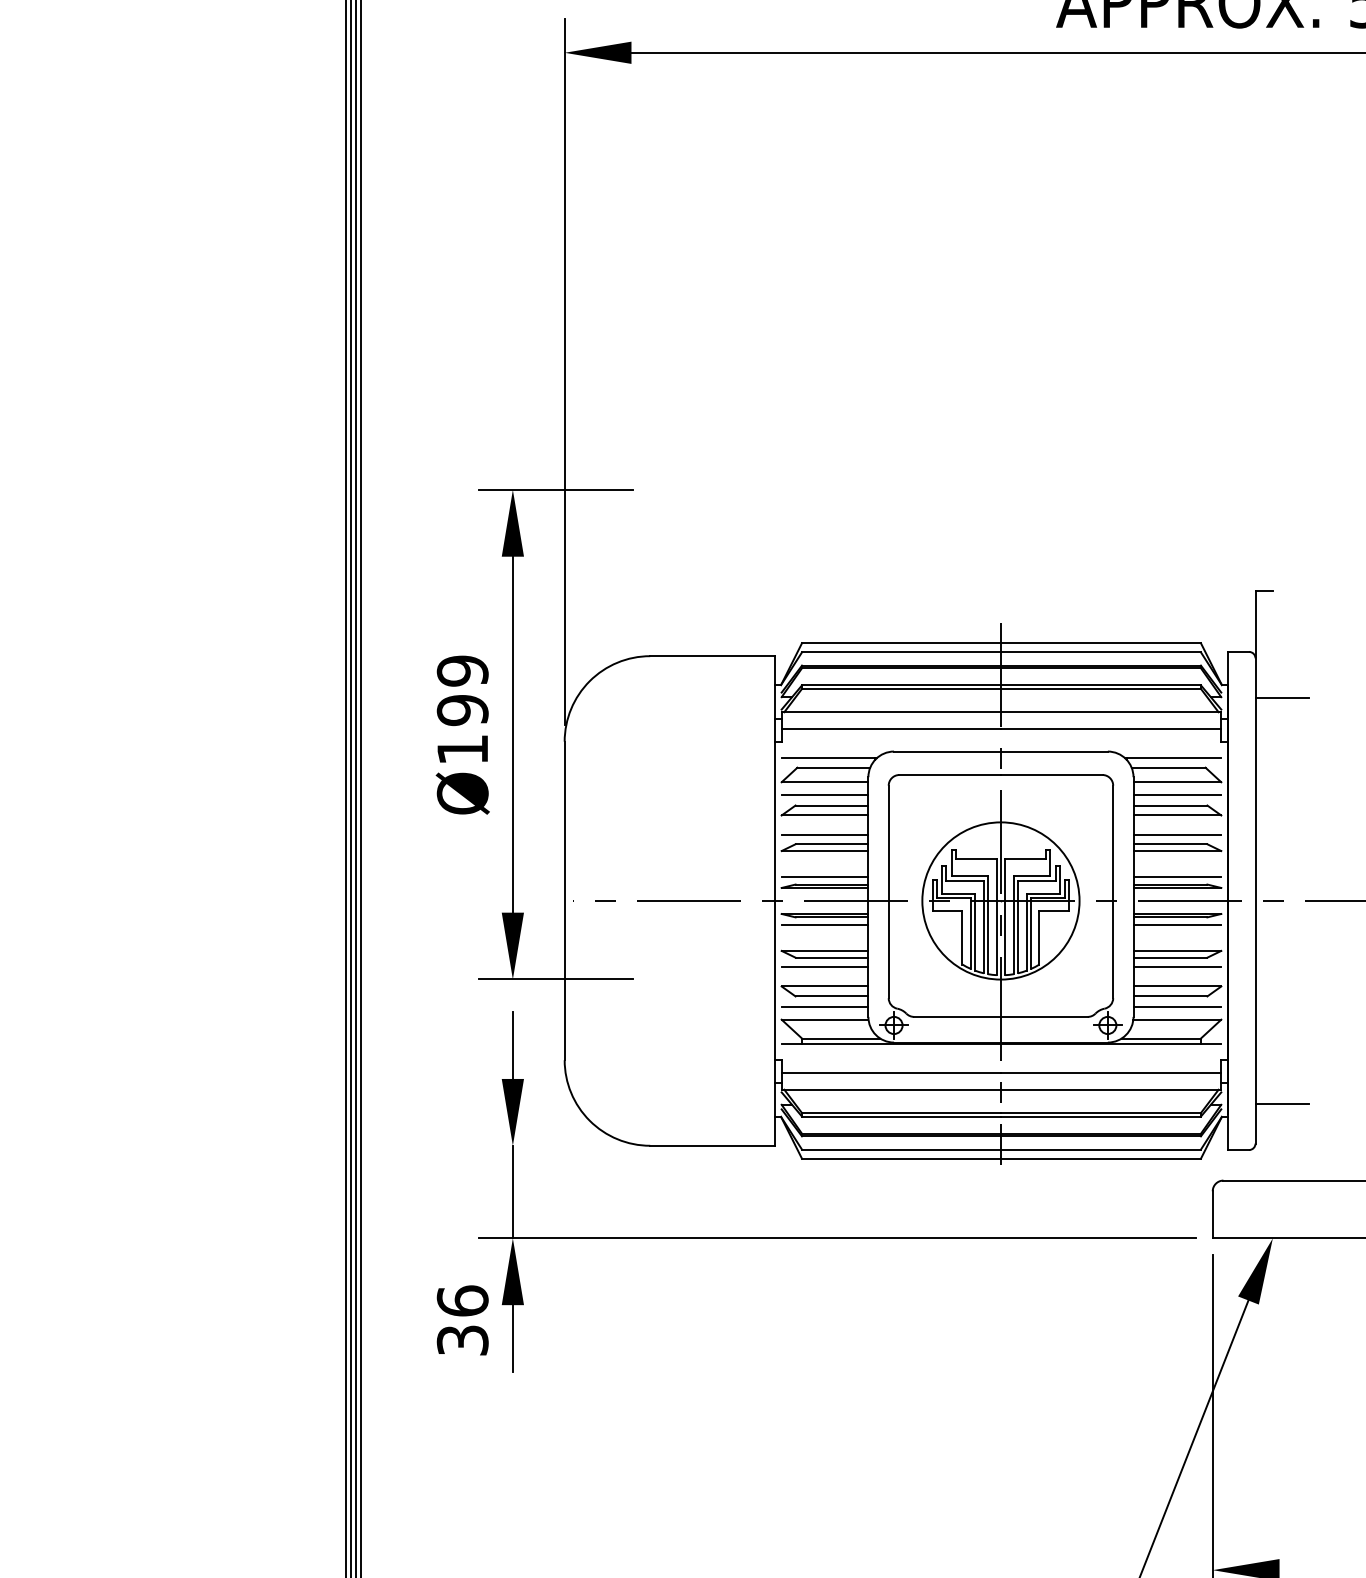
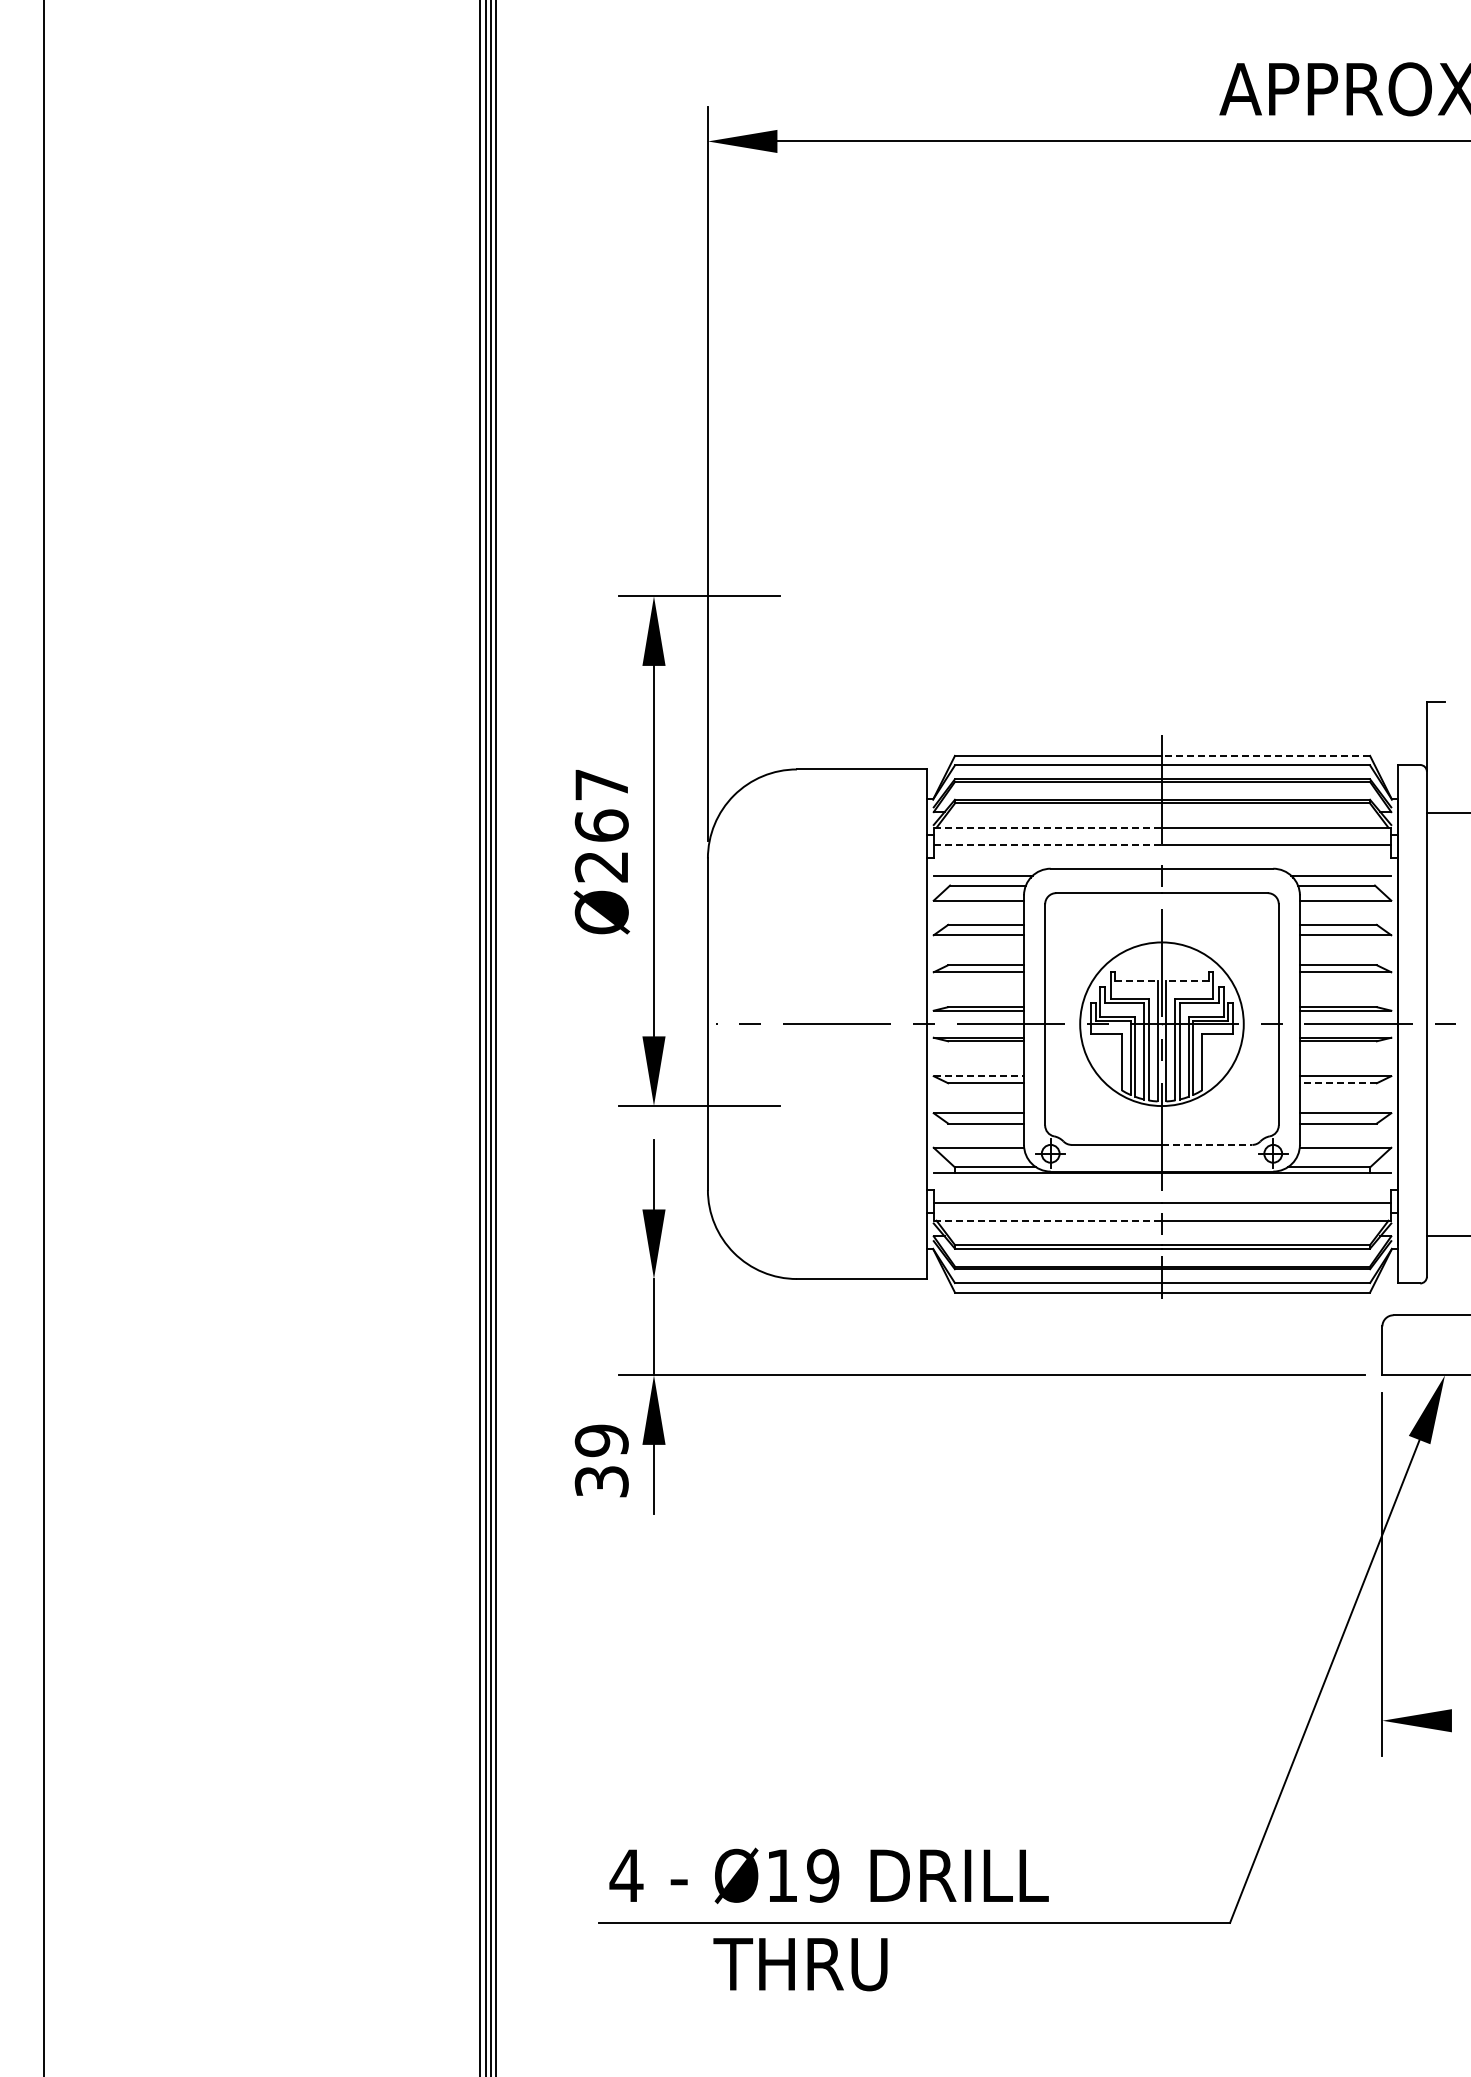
line: (1100, 642) -> (1265, 755), solid -> dashed
text: (462, 710) -> (601, 825), Ø199 -> Ø267
line: (891, 711) -> (1048, 827), solid -> dashed
line: (891, 729) -> (1048, 845), solid -> dashed
line: (824, 794) -> (978, 913), removed
line: (1177, 794) -> (1345, 913), removed
line: (824, 834) -> (978, 955), removed
line: (1177, 834) -> (1345, 955), removed
line: (976, 858) -> (1136, 980), solid -> dashed
line: (1025, 858) -> (1187, 980), solid -> dashed
line: (824, 876) -> (978, 998), removed
line: (1177, 876) -> (1345, 998), removed
line: (824, 925) -> (978, 1049), removed
line: (1177, 925) -> (1345, 1049), removed
line: (825, 951) -> (979, 1076), solid -> dashed
line: (1169, 957) -> (1337, 1083), solid -> dashed
line: (824, 966) -> (978, 1092), removed
line: (1177, 966) -> (1345, 1092), removed
line: (824, 1006) -> (978, 1134), removed
line: (1177, 1006) -> (1345, 1134), removed
line: (1044, 1016) -> (1207, 1144), solid -> dashed
line: (891, 1089) -> (1048, 1220), solid -> dashed
text: (462, 1300) -> (601, 1440), 36 -> 39

